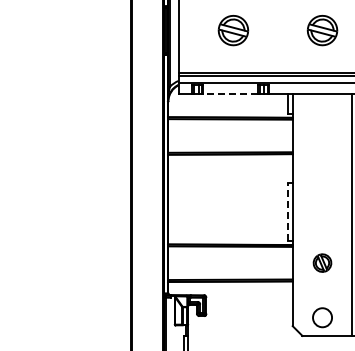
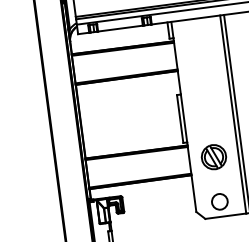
line: (230, 94) -> (120, 28), dashed -> solid
line: (287, 211) -> (179, 118), dashed -> solid
part: (322, 262) -> (213, 156), size x1.67

